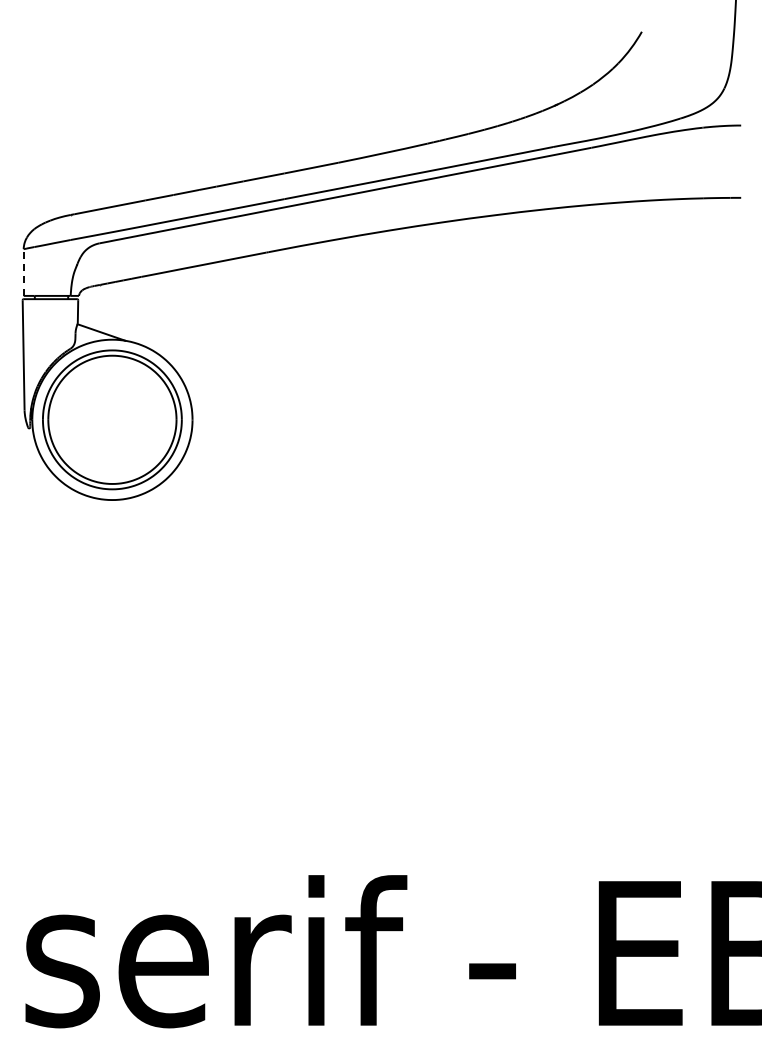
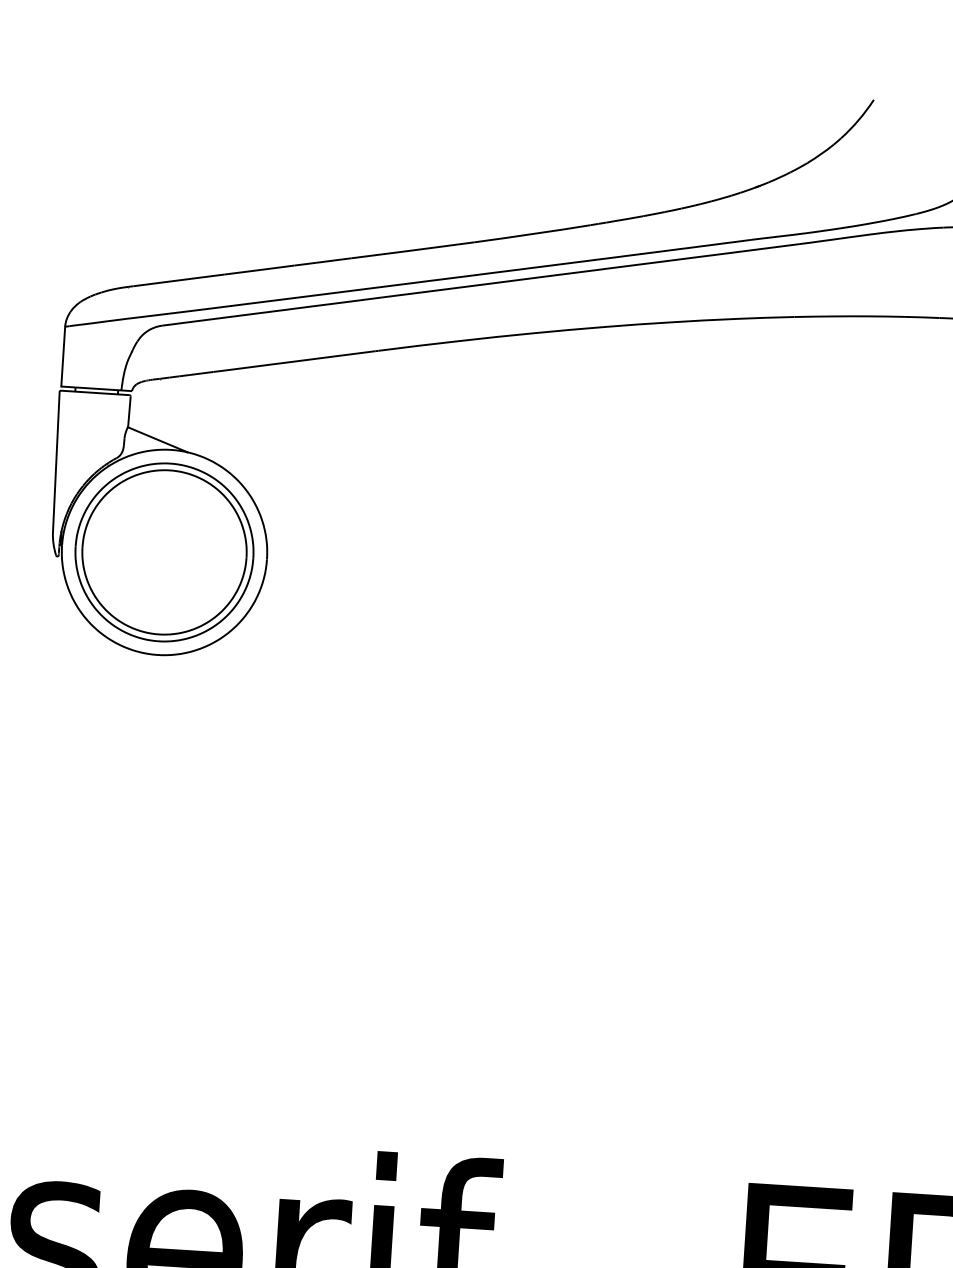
line: (23, 272) -> (62, 356), dashed -> solid

